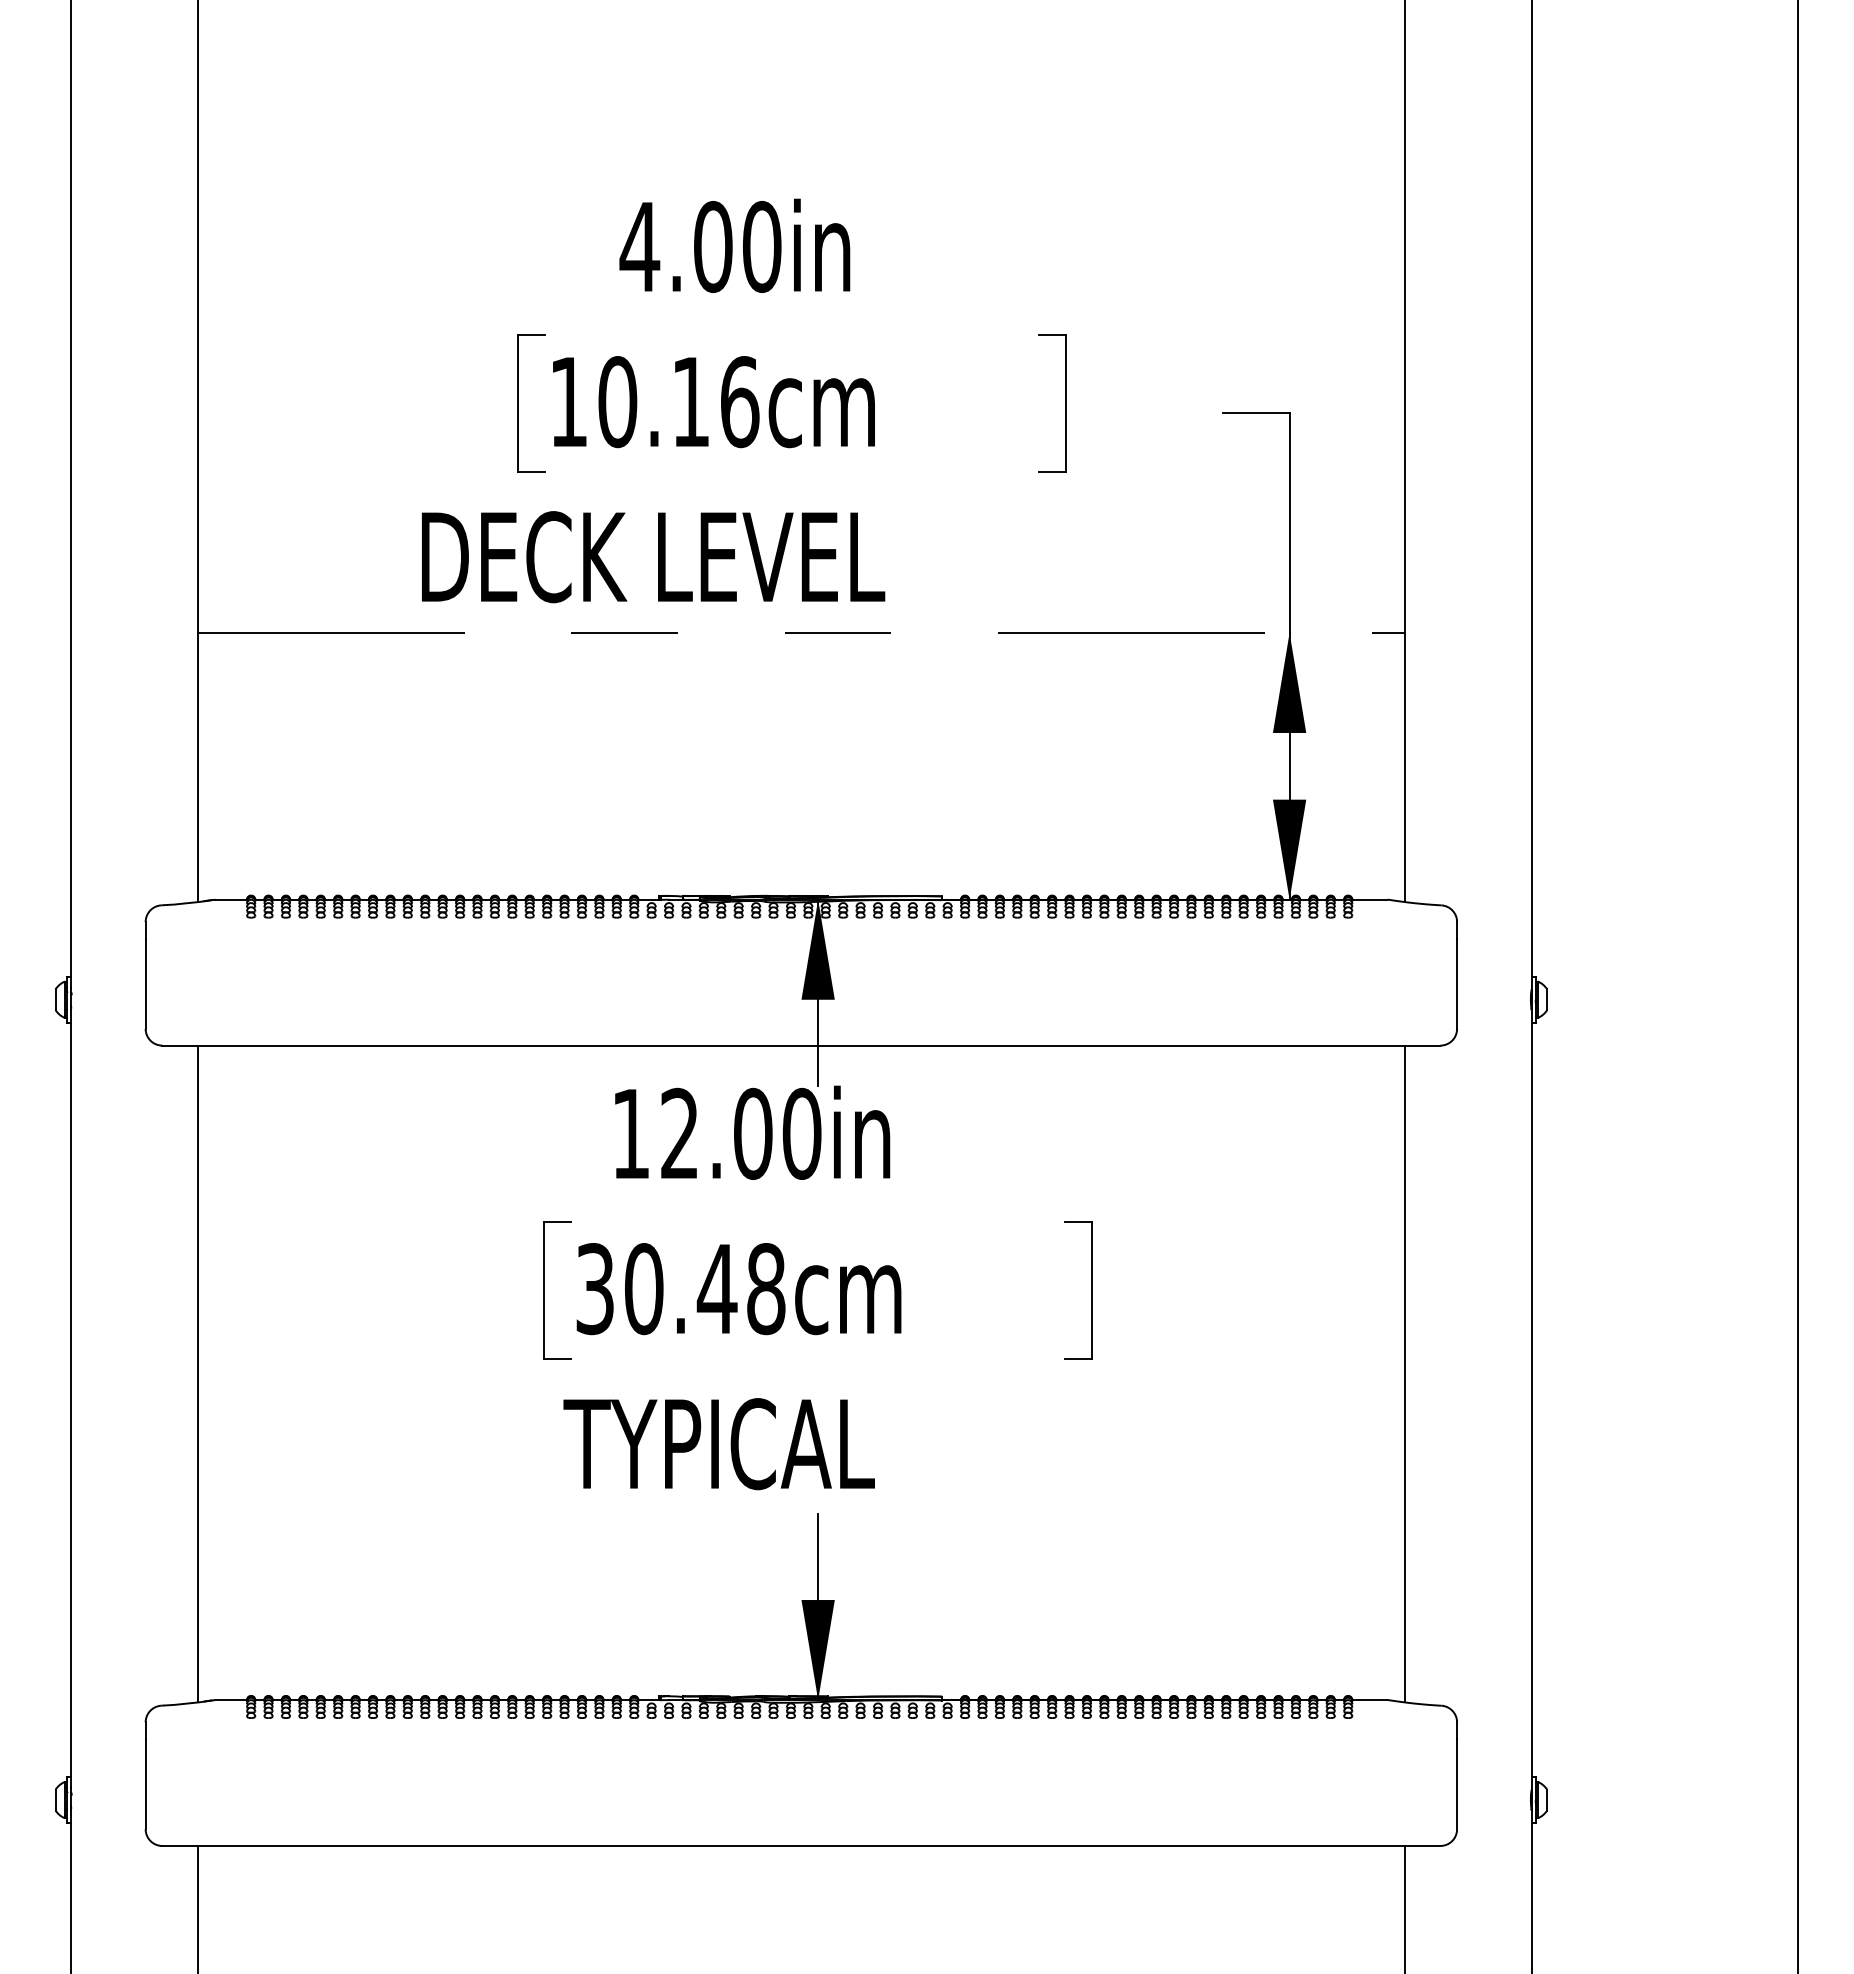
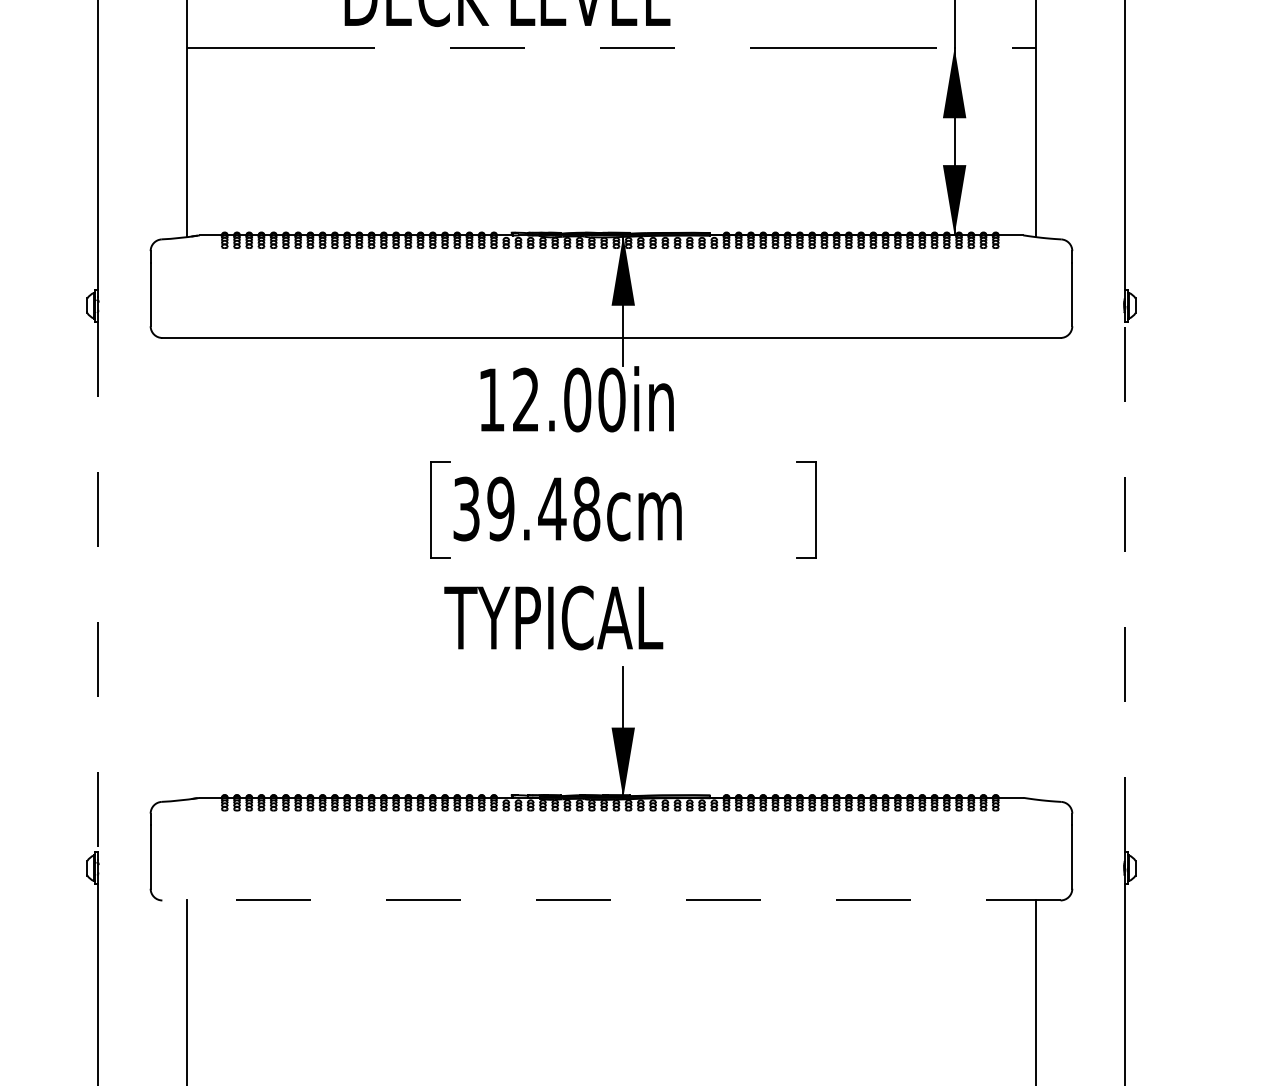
text: (643, 1289) -> (500, 509), 30.48cm -> 39.48cm
line: (197, 1373) -> (187, 568), removed
line: (1404, 1373) -> (1035, 568), removed
line: (1531, 1399) -> (1124, 586), solid -> dashed
line: (71, 1400) -> (98, 587), solid -> dashed
line: (800, 1845) -> (610, 900), solid -> dashed

